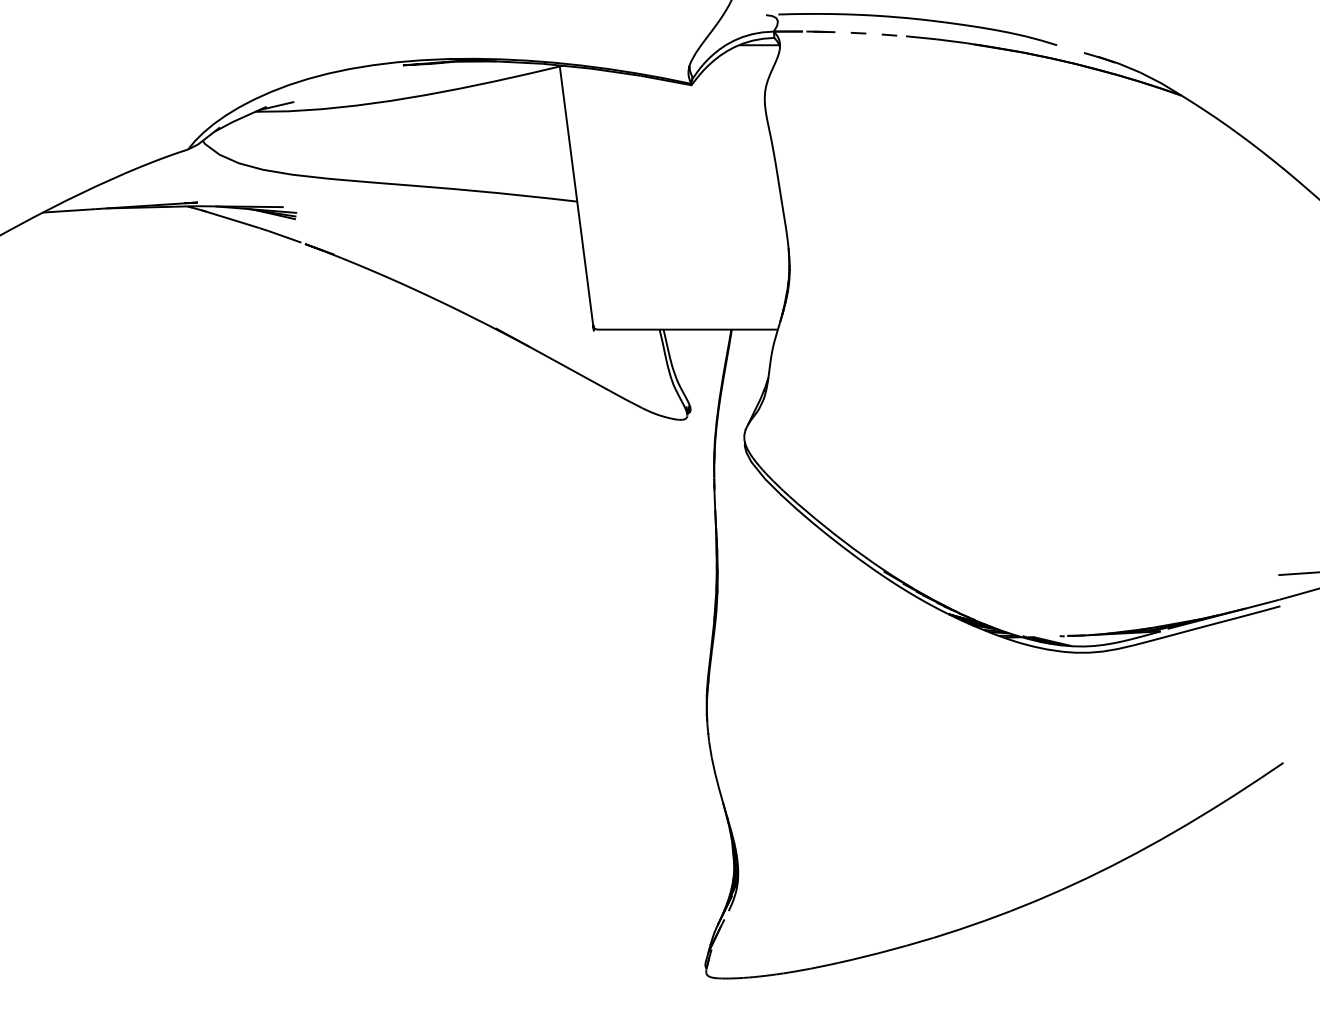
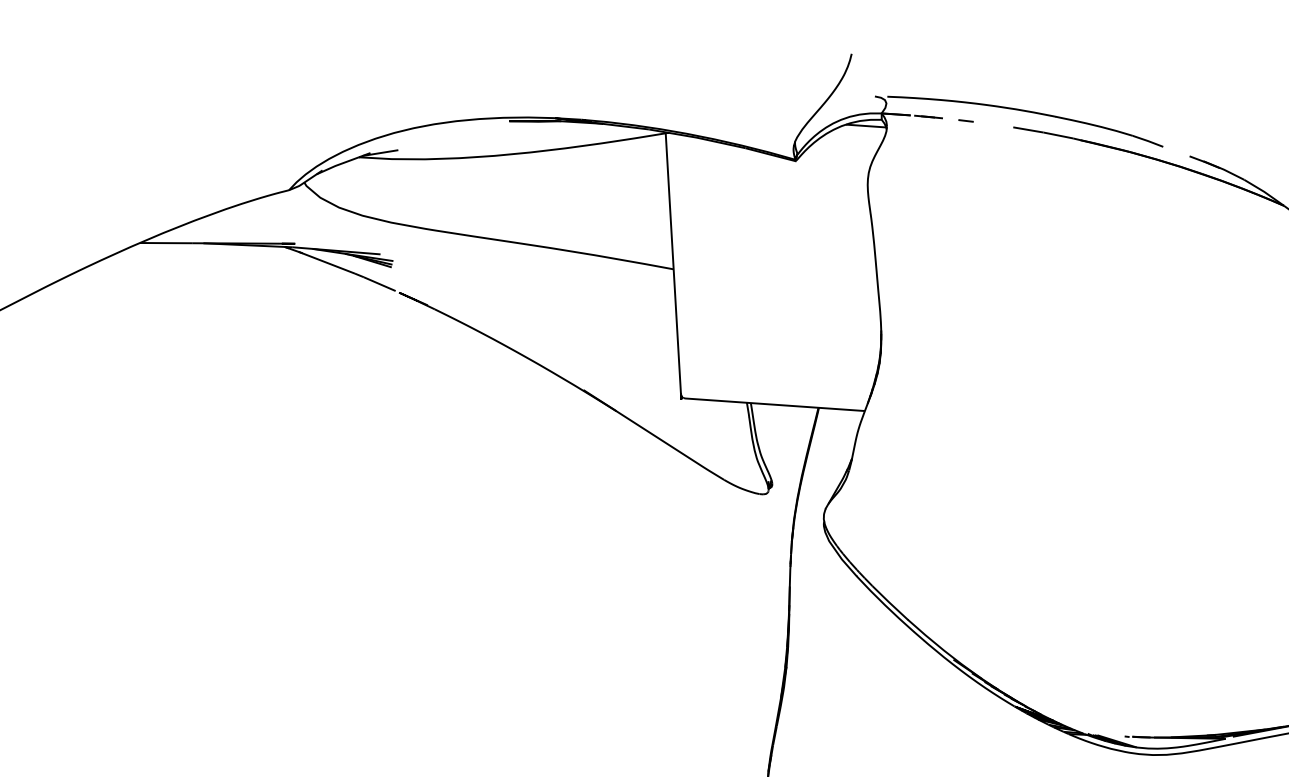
line: (889, 34) -> (996, 124), removed

